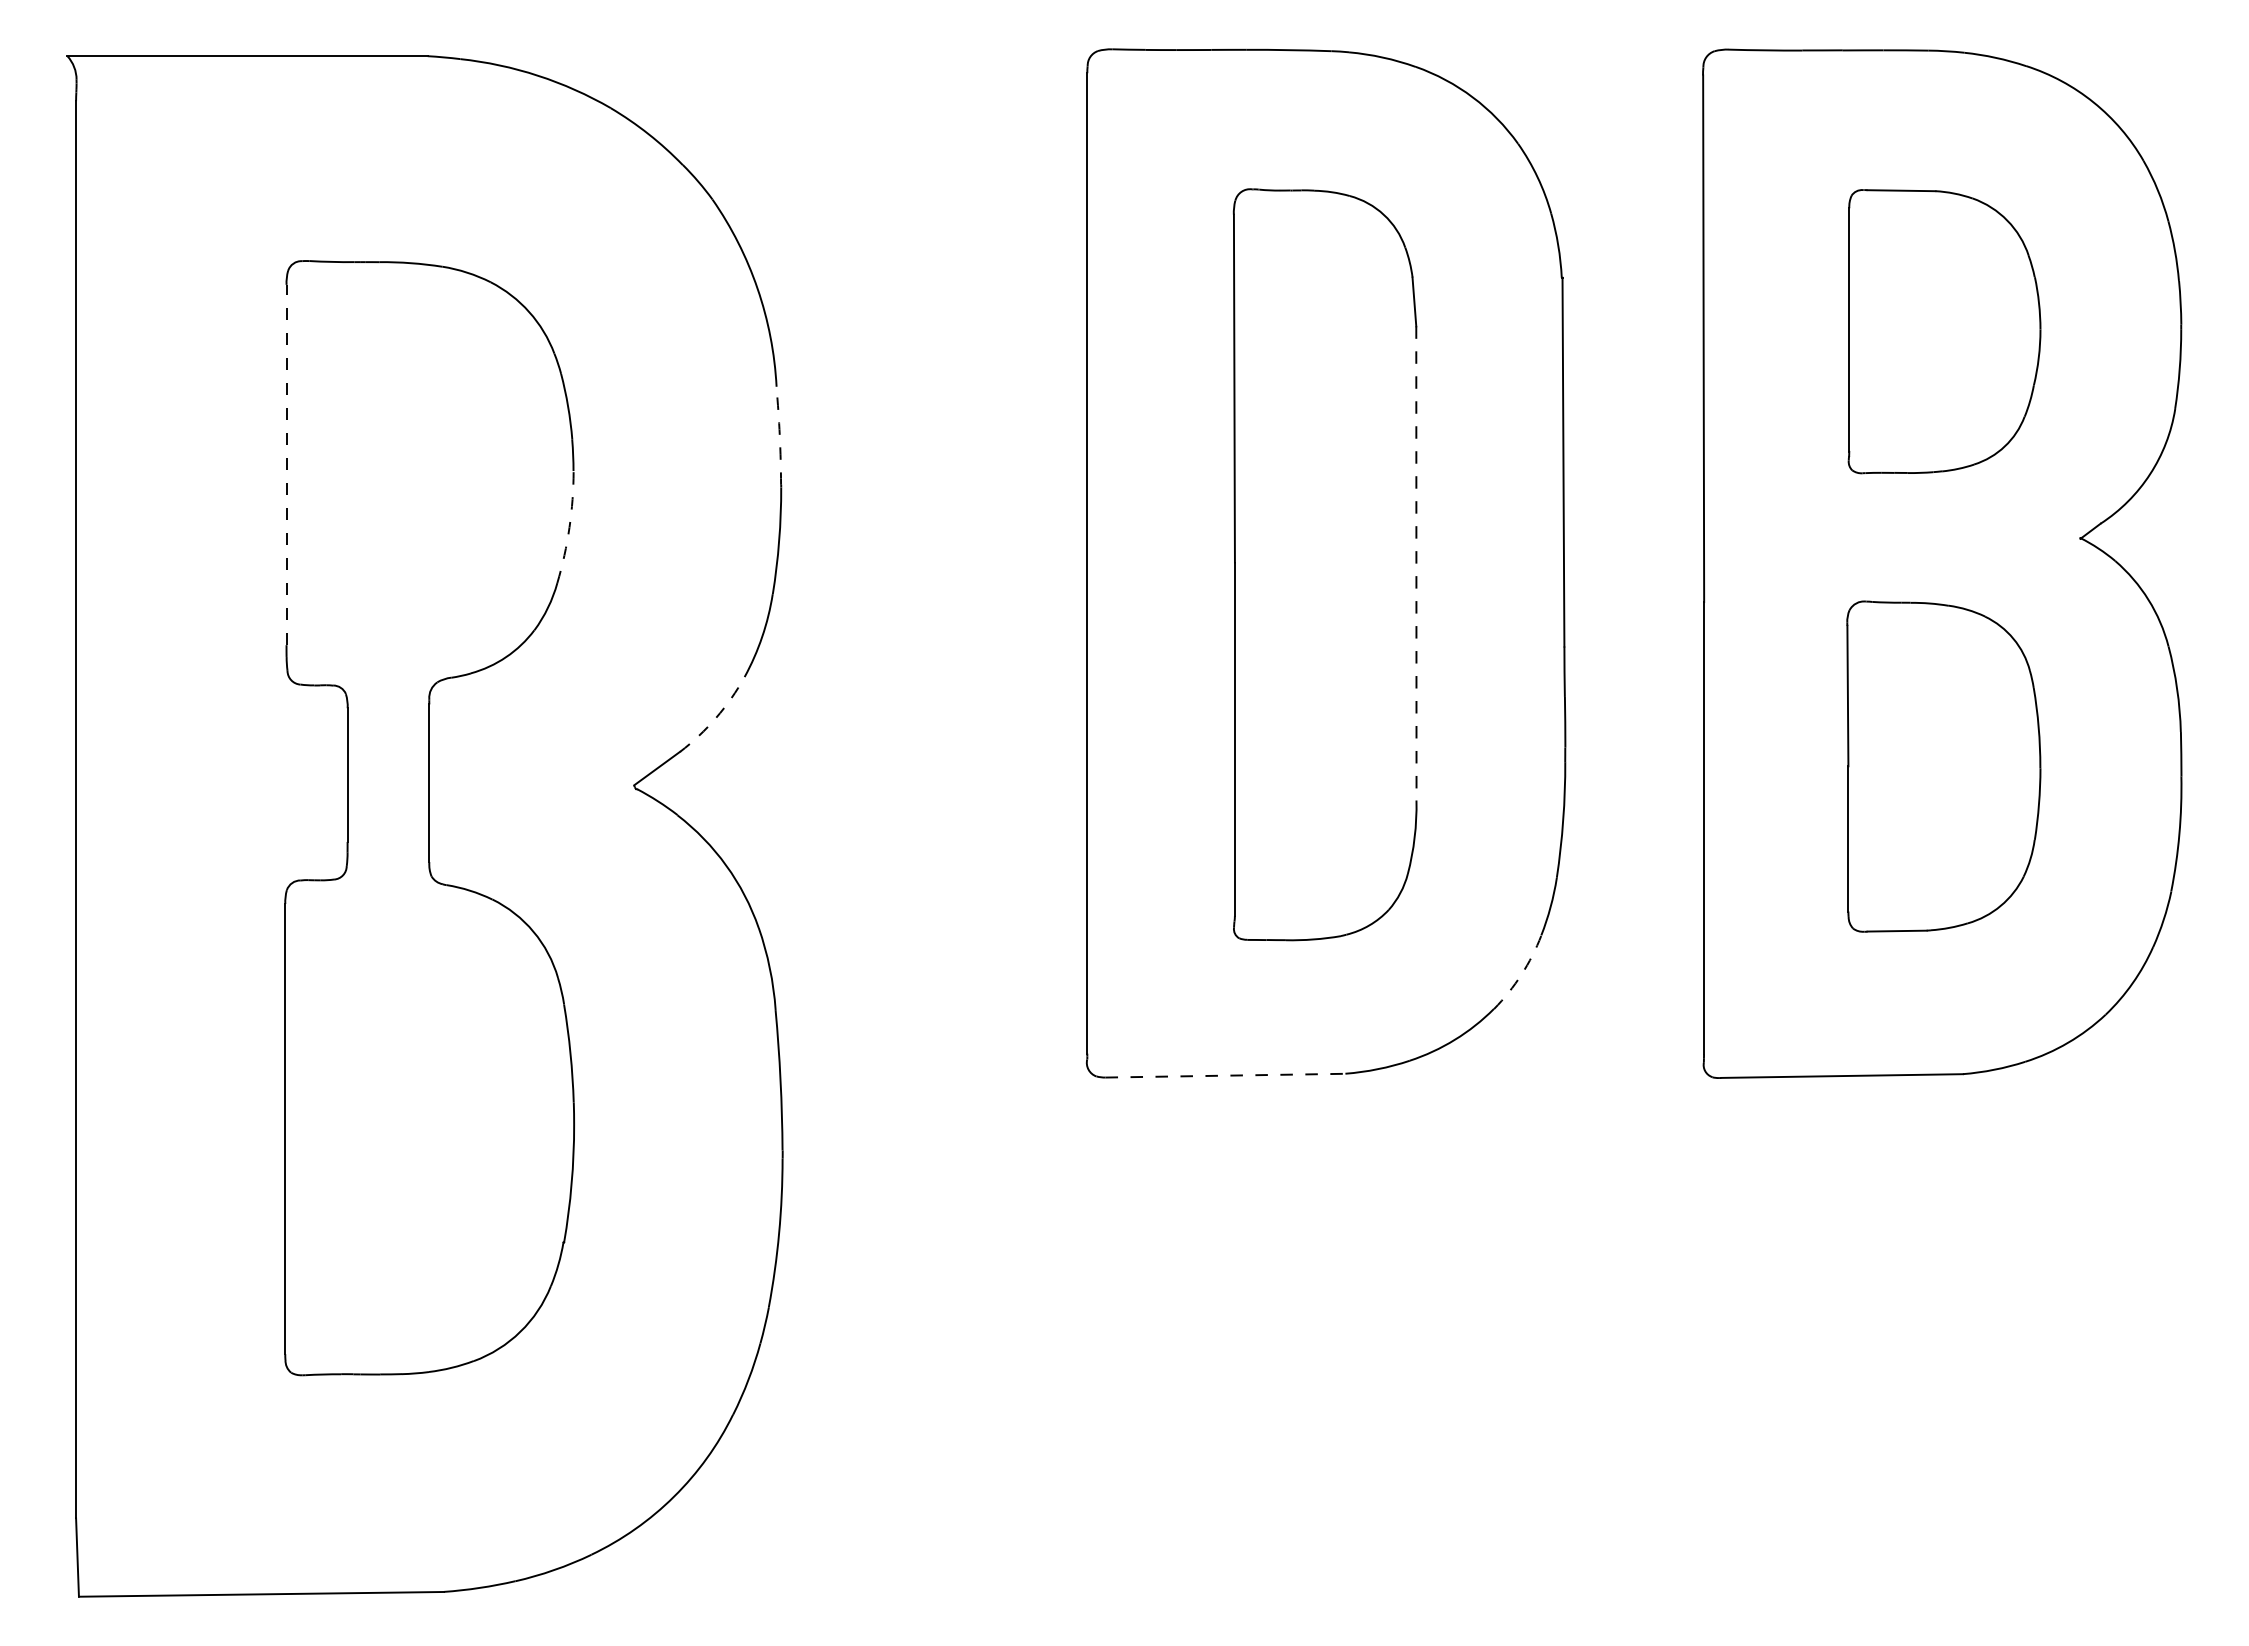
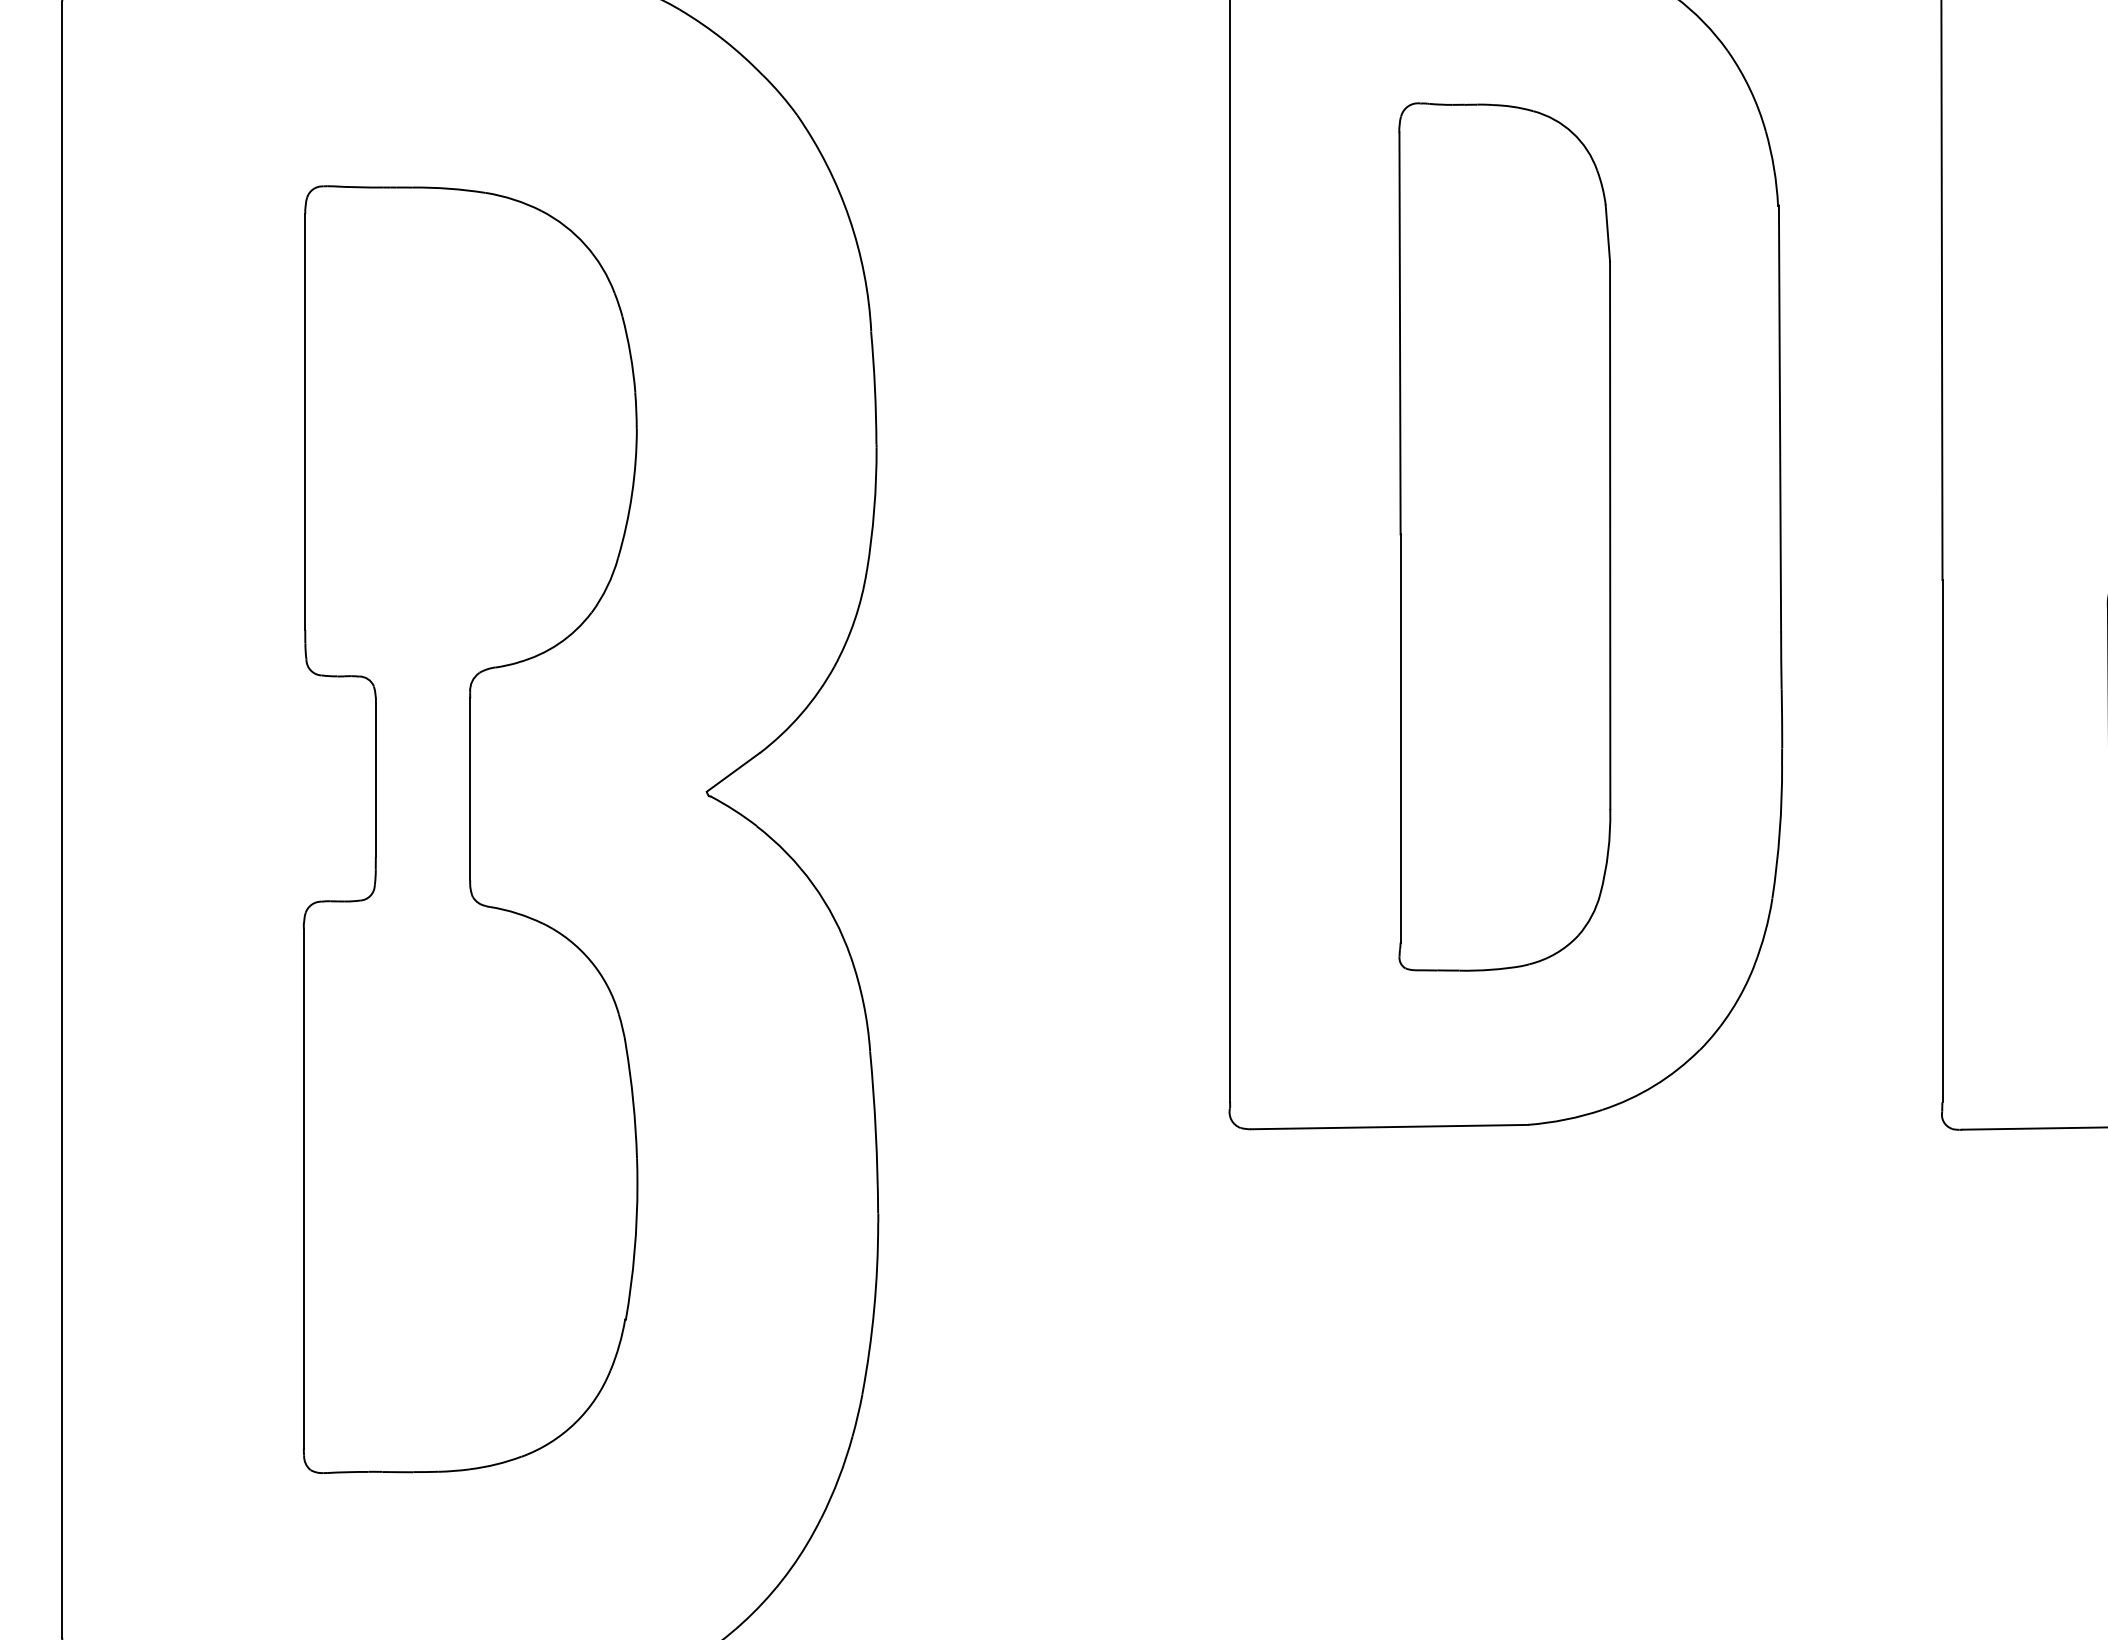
arc: (779, 435) -> (874, 387), dashed -> solid
line: (286, 464) -> (305, 421), dashed -> solid
arc: (569, 527) -> (632, 493), dashed -> solid
line: (1416, 563) -> (1610, 535), dashed -> solid
arc: (716, 717) -> (801, 713), dashed -> solid
arc: (1521, 974) -> (1731, 1010), dashed -> solid
line: (1225, 1075) -> (1389, 1126), dashed -> solid

